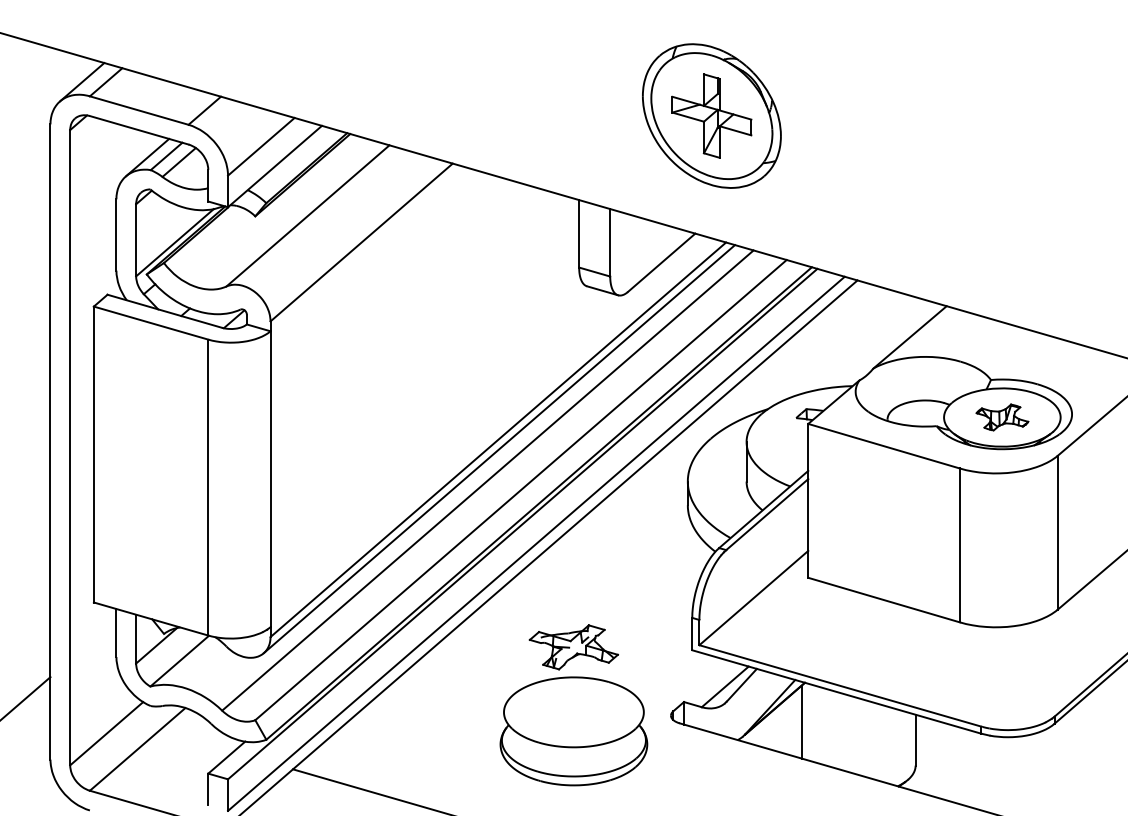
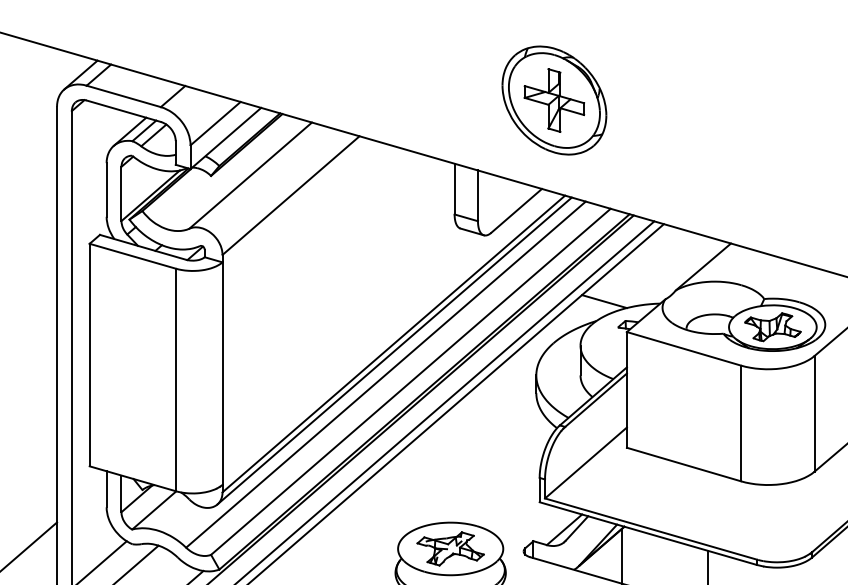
line: (778, 383) -> (604, 301), added
part: (1002, 417) -> (772, 327), size x1.43
part: (573, 647) -> (450, 549), moved

